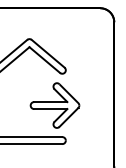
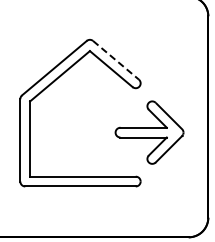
line: (48, 53) -> (116, 60), solid -> dashed
part: (54, 105) -> (149, 132), moved

